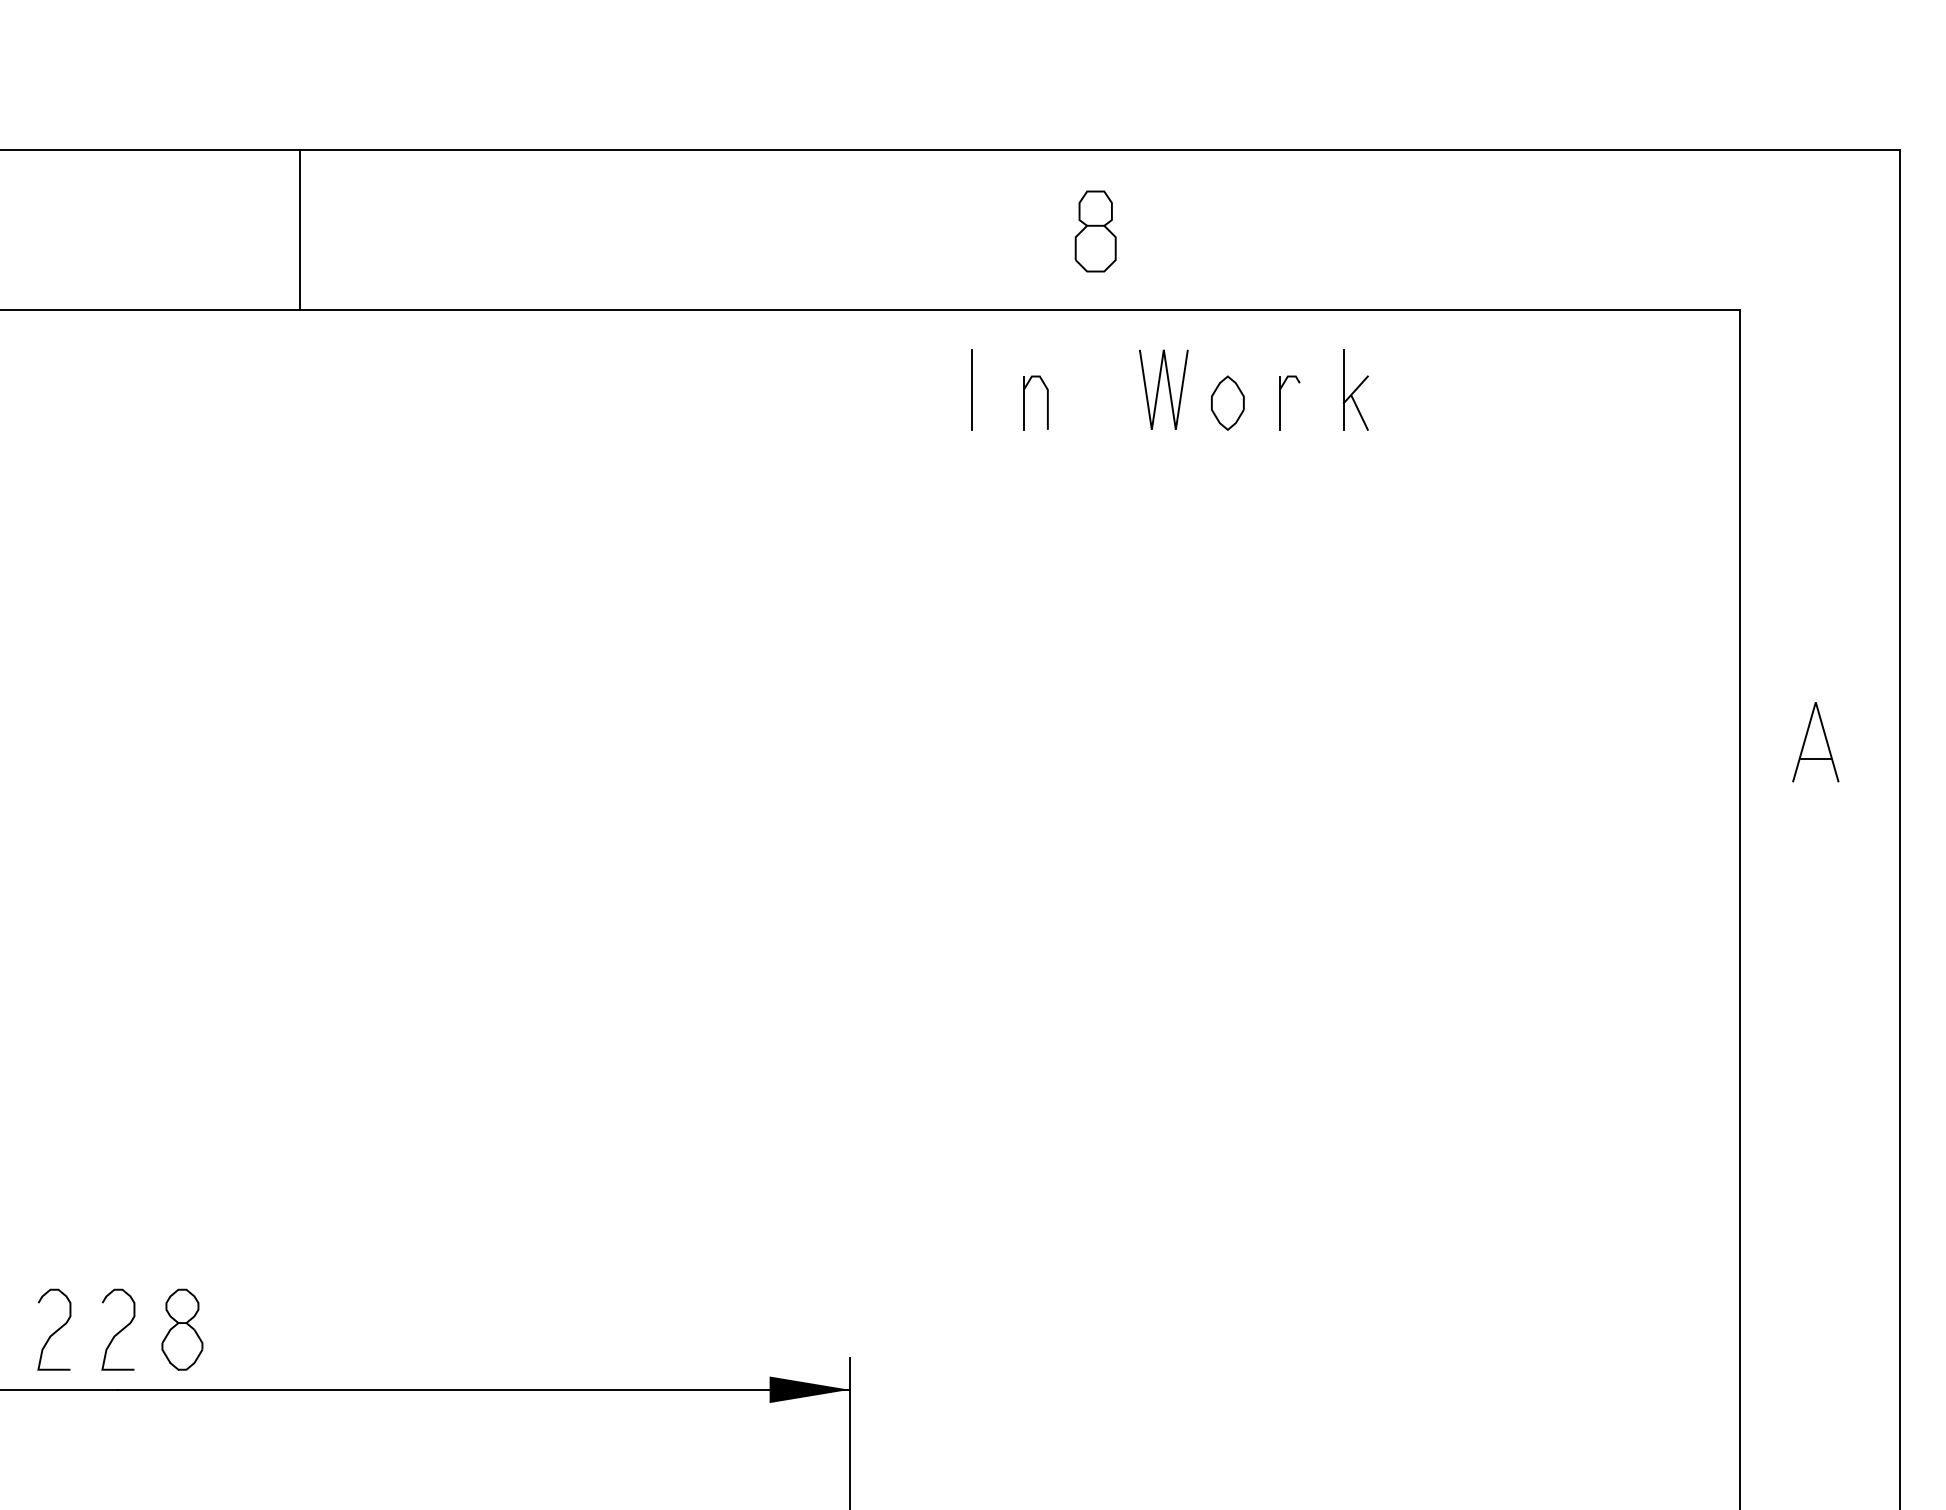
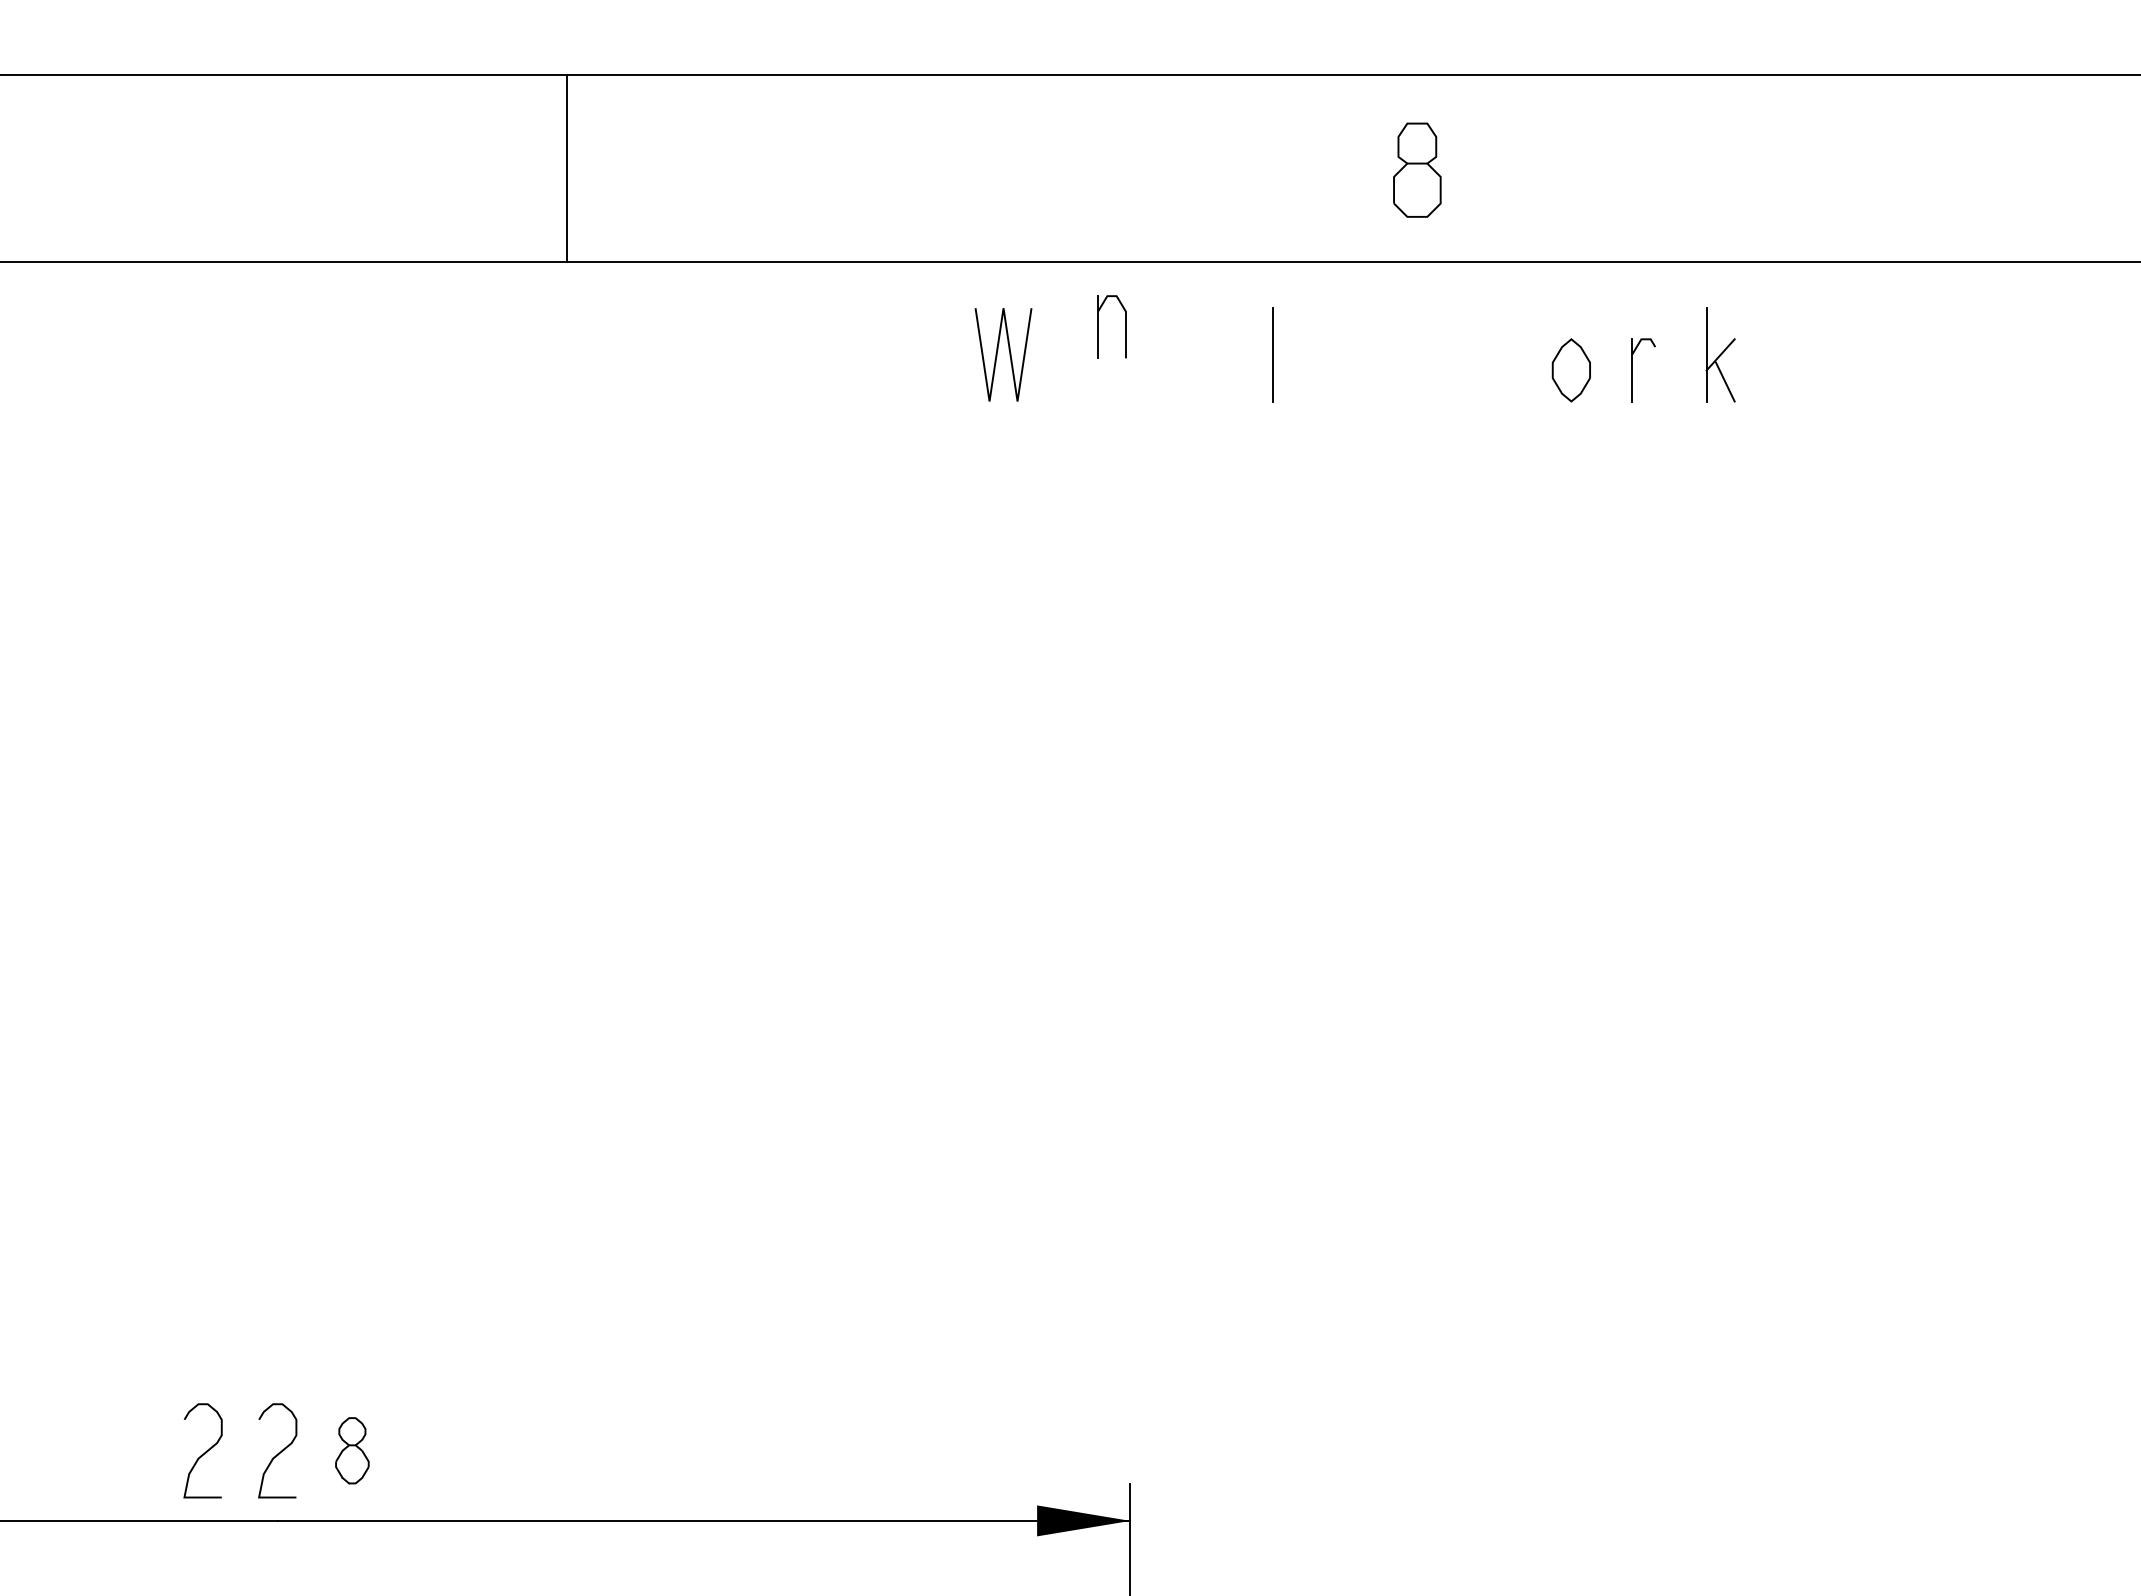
line: (299, 229) -> (567, 167), moved
line: (1159, 387) -> (998, 352), moved
part: (1024, 402) -> (1098, 326), moved
part: (182, 1329) -> (352, 1450), size x0.7

